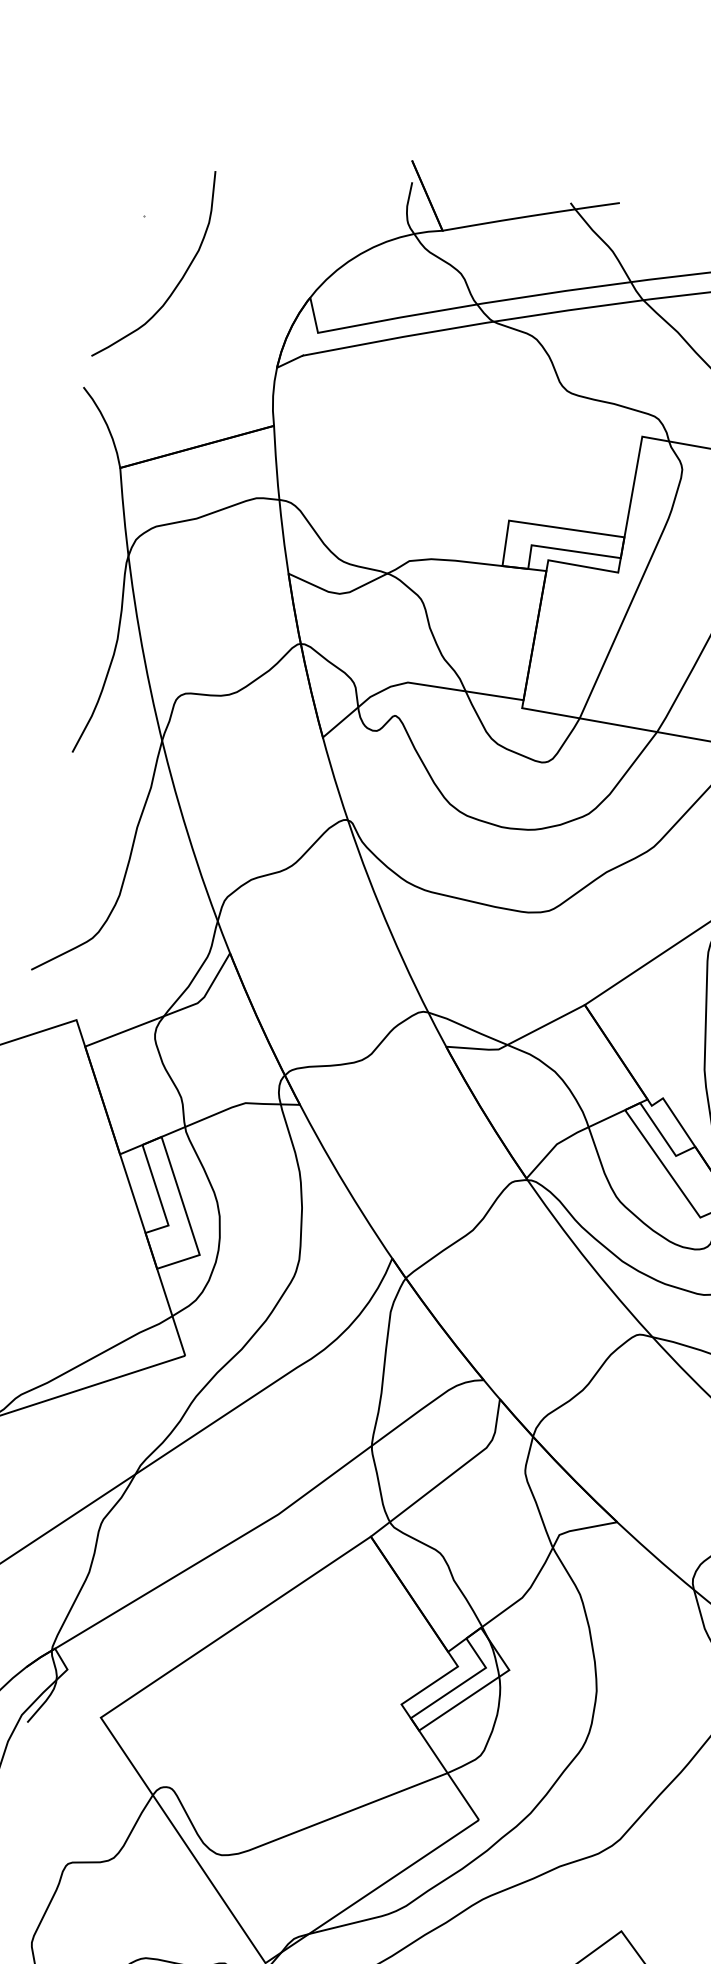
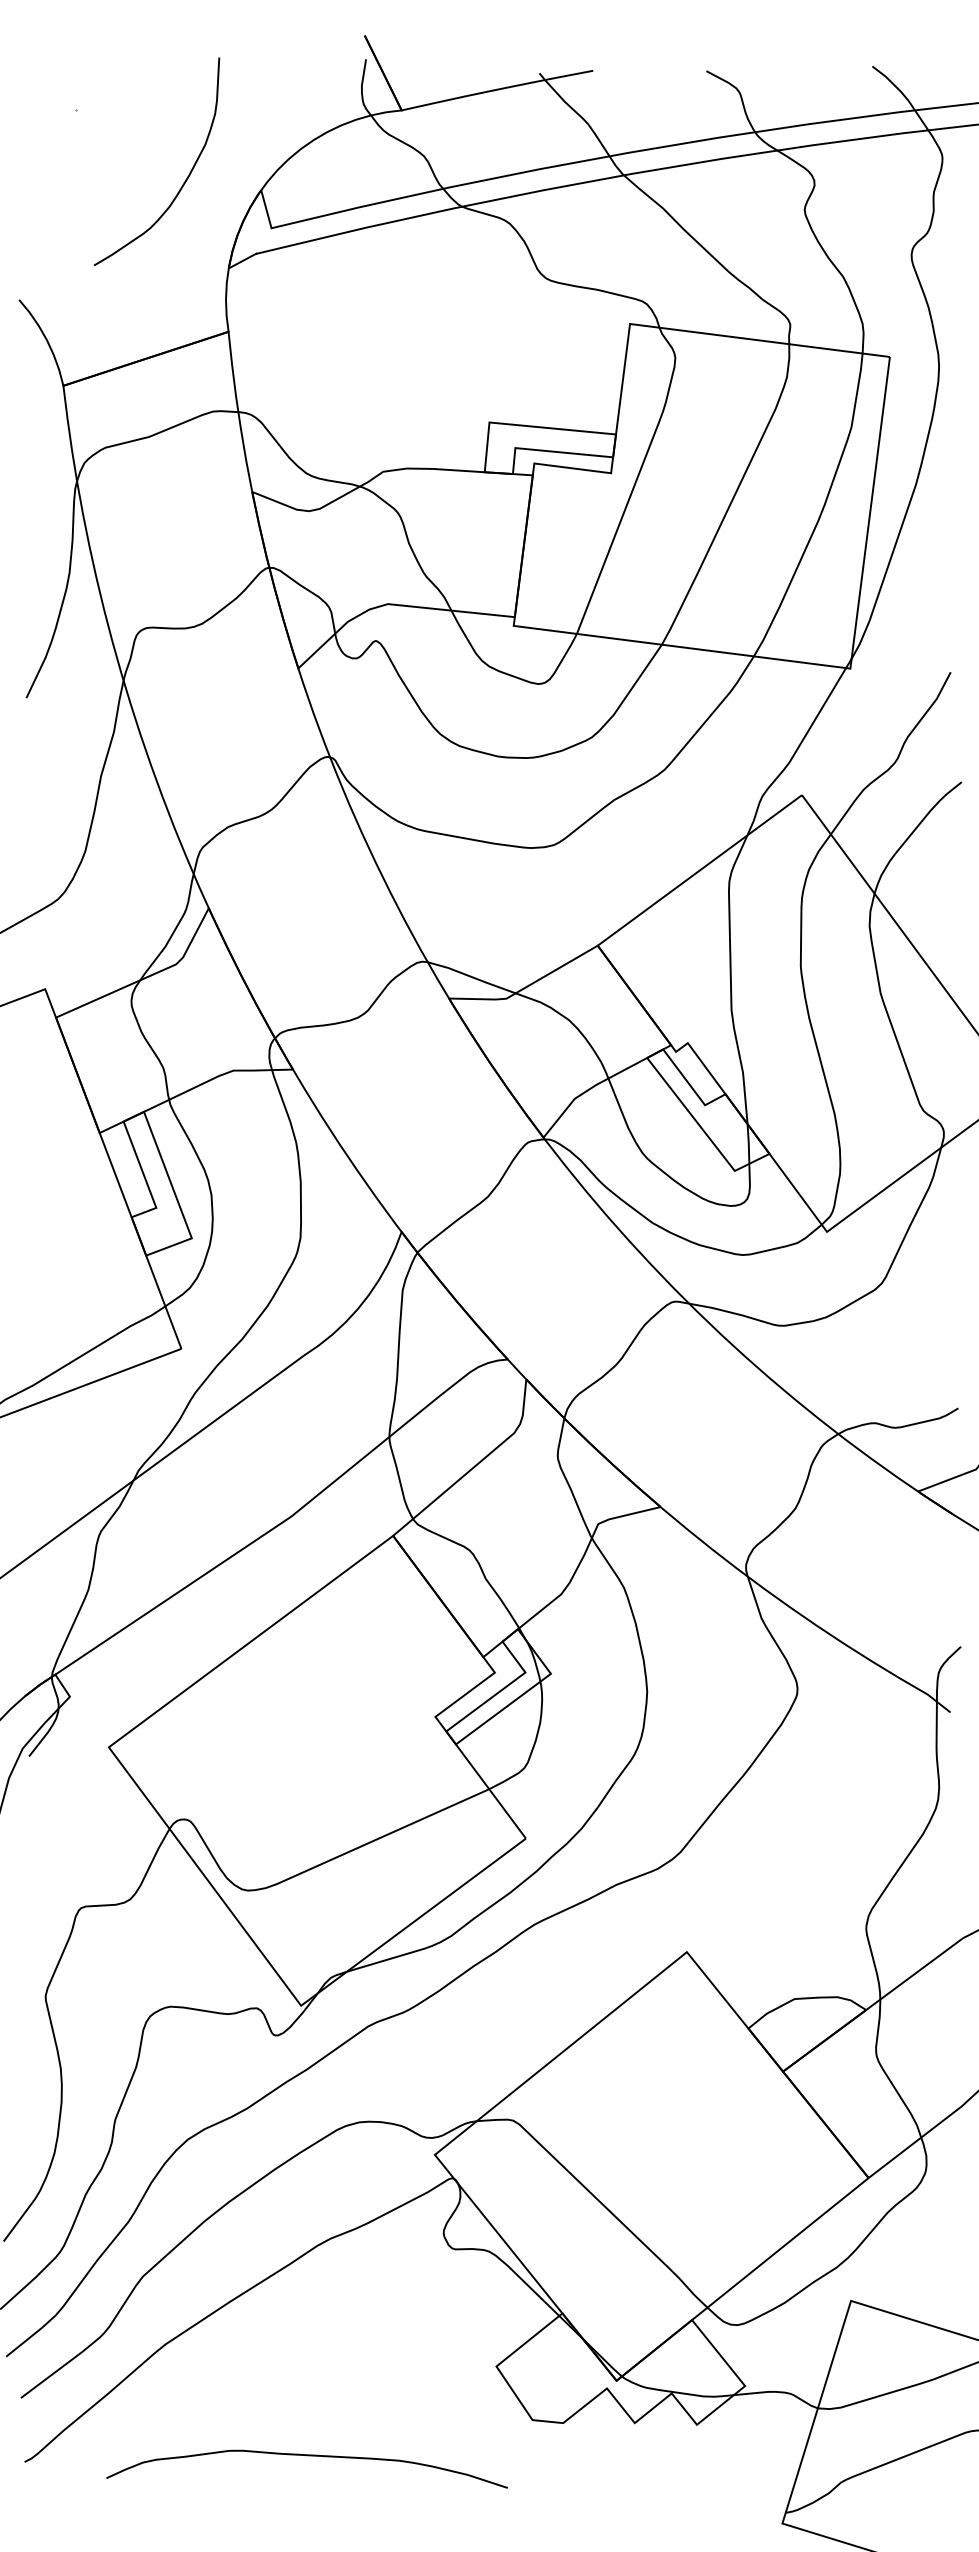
curve: (179, 281) -> (185, 179), moved

